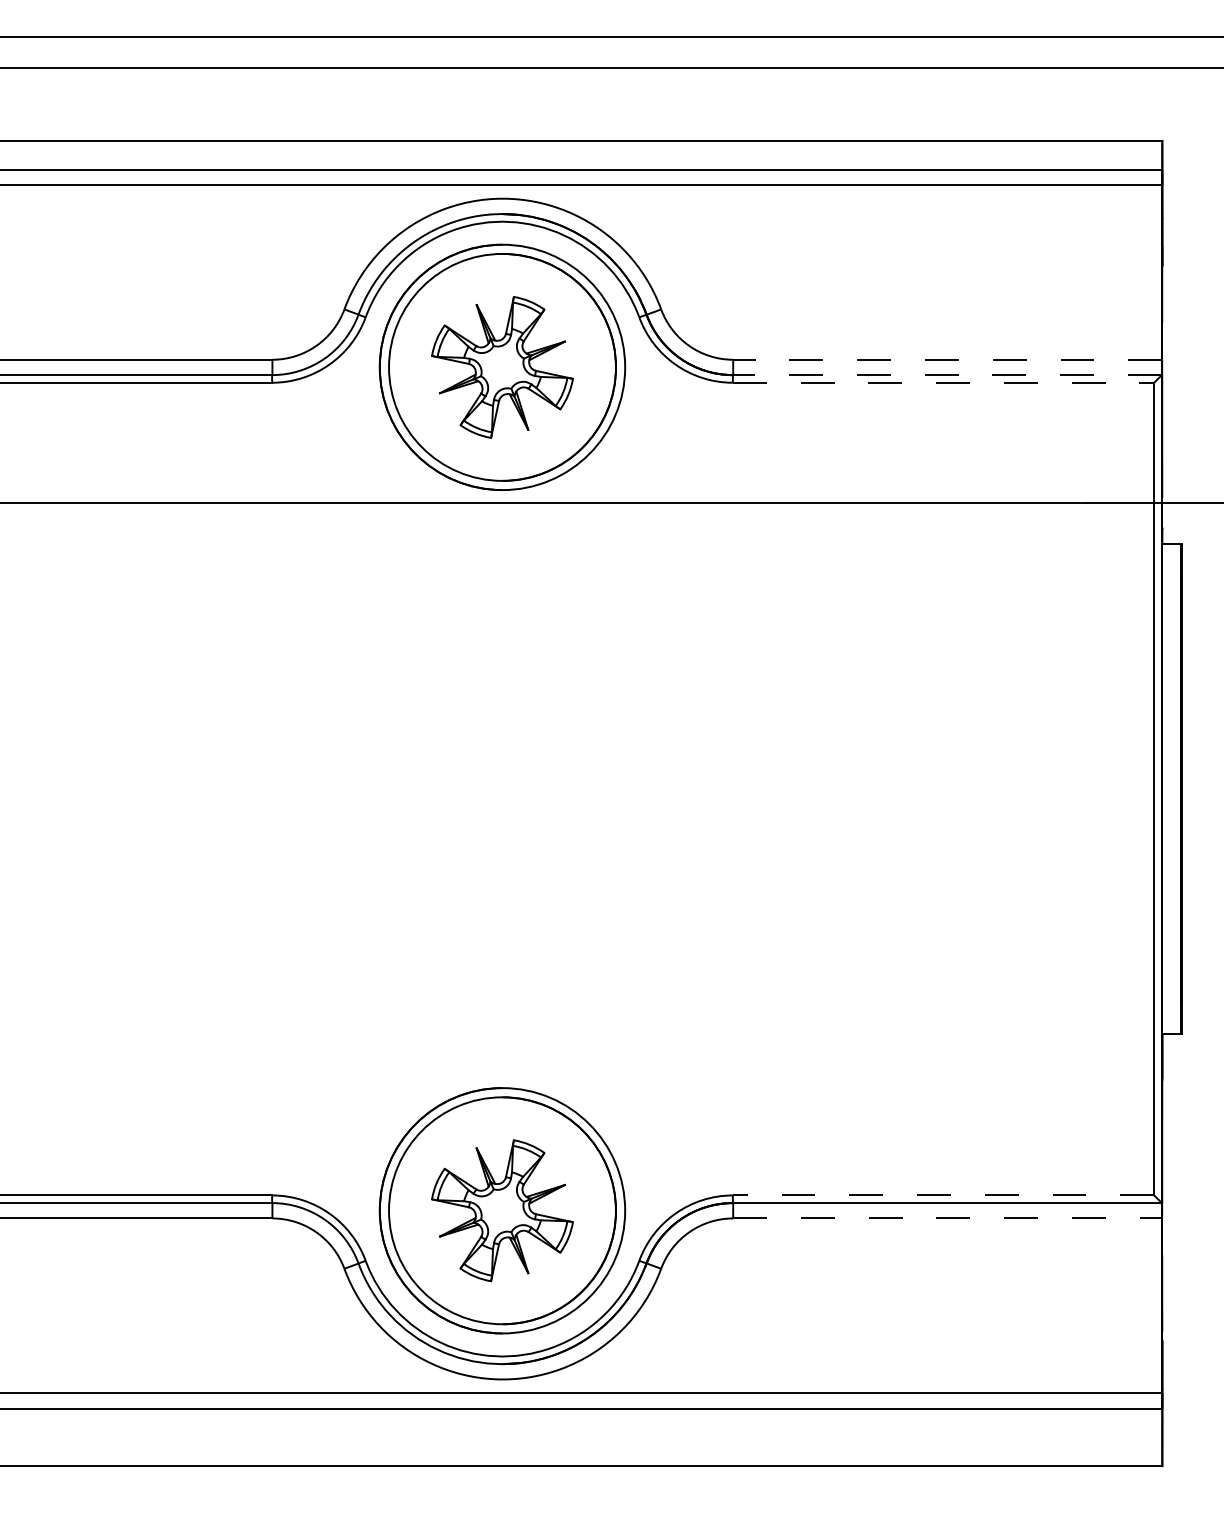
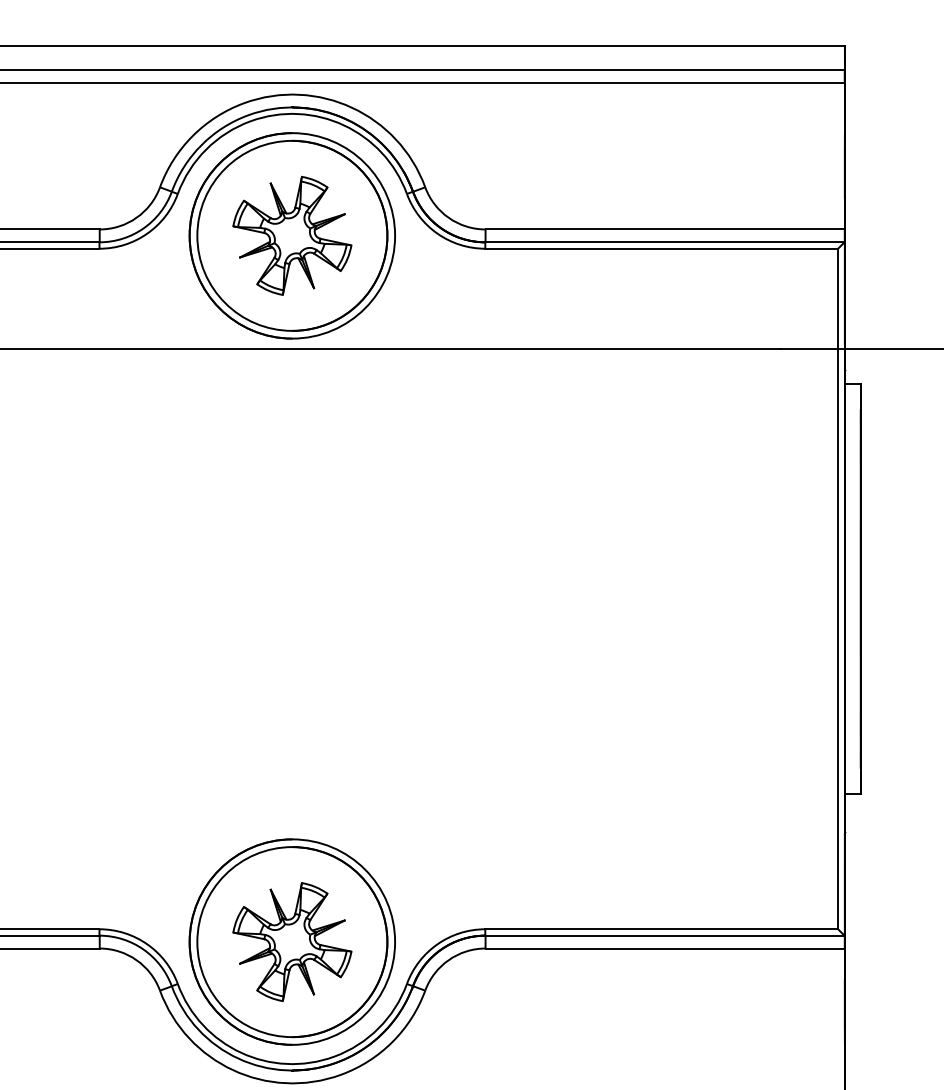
line: (947, 359) -> (665, 229), dashed -> solid
line: (946, 375) -> (664, 242), dashed -> solid
line: (943, 382) -> (661, 248), dashed -> solid
line: (943, 1195) -> (661, 929), dashed -> solid
line: (948, 1218) -> (665, 948), dashed -> solid

